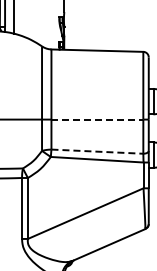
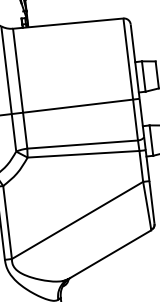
line: (97, 119) -> (78, 106), dashed -> solid
line: (97, 151) -> (82, 144), dashed -> solid

